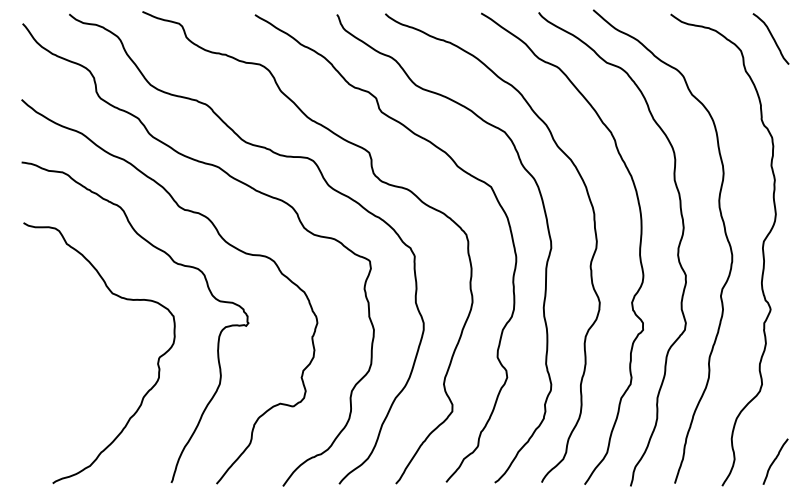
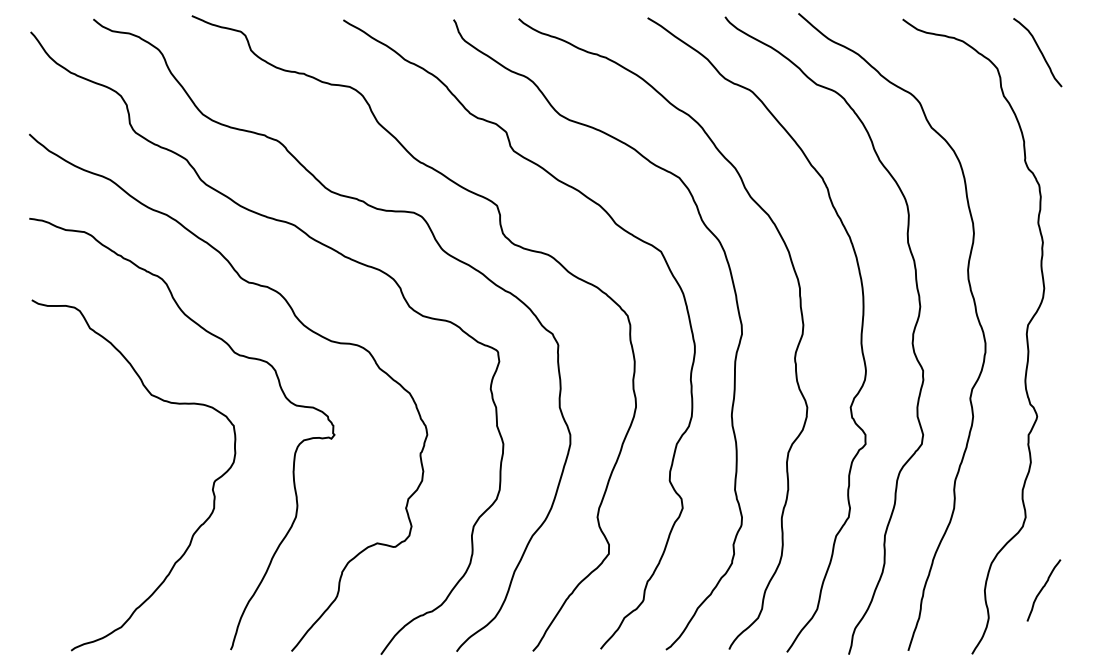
curve: (774, 461) -> (1042, 590), moved

